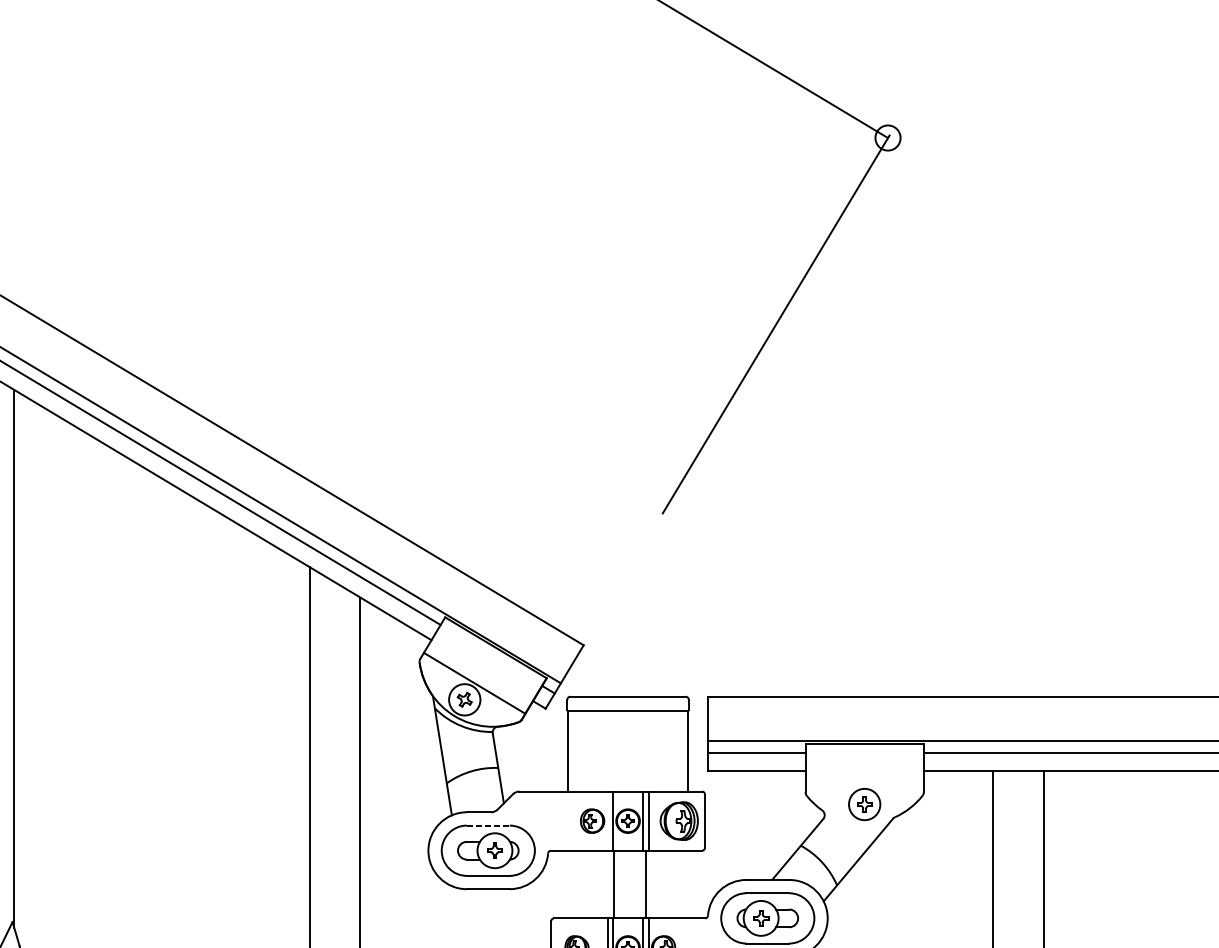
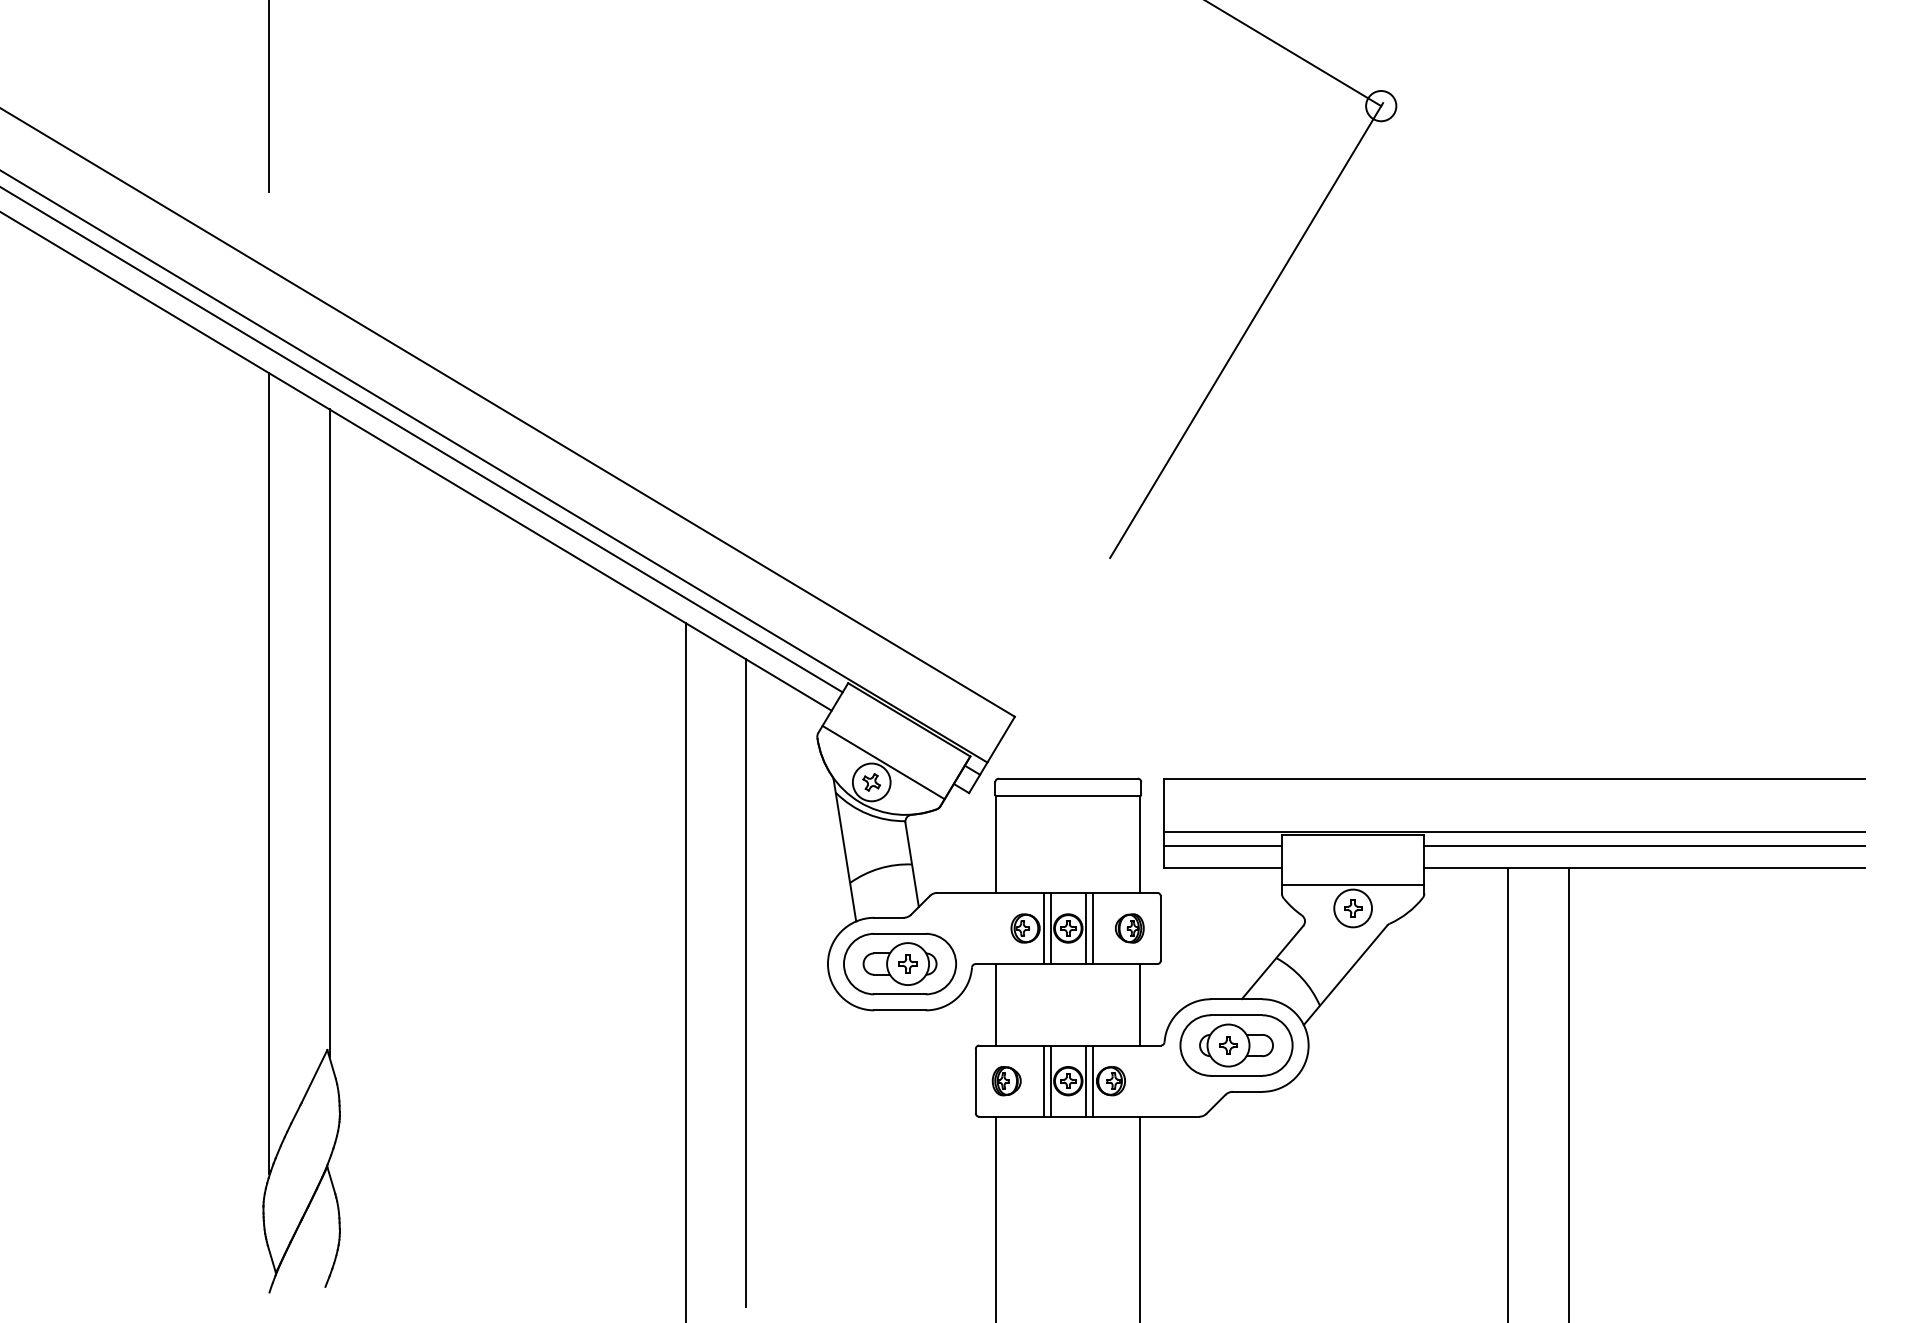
line: (864, 785) -> (1352, 885), added
line: (607, 821) -> (1043, 928), added
part: (678, 821) -> (1129, 928), size x0.62
line: (488, 825) -> (900, 933), dashed -> solid
line: (614, 884) -> (996, 1004), moved
line: (646, 884) -> (1140, 1004), moved

